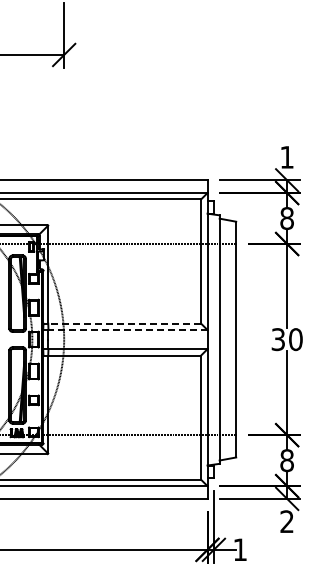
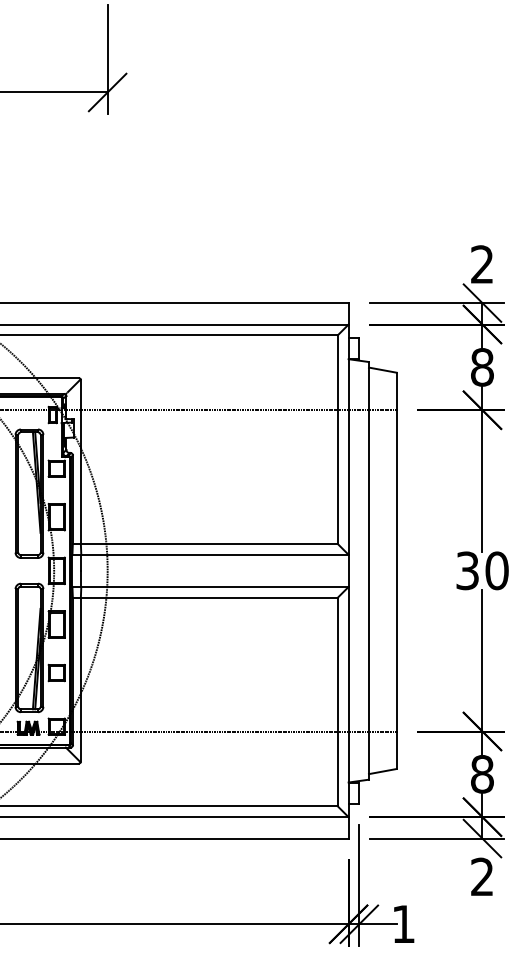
text: (286, 156) -> (481, 263), 1 -> 2
line: (124, 323) -> (209, 543), dashed -> solid
line: (128, 330) -> (215, 555), dashed -> solid

